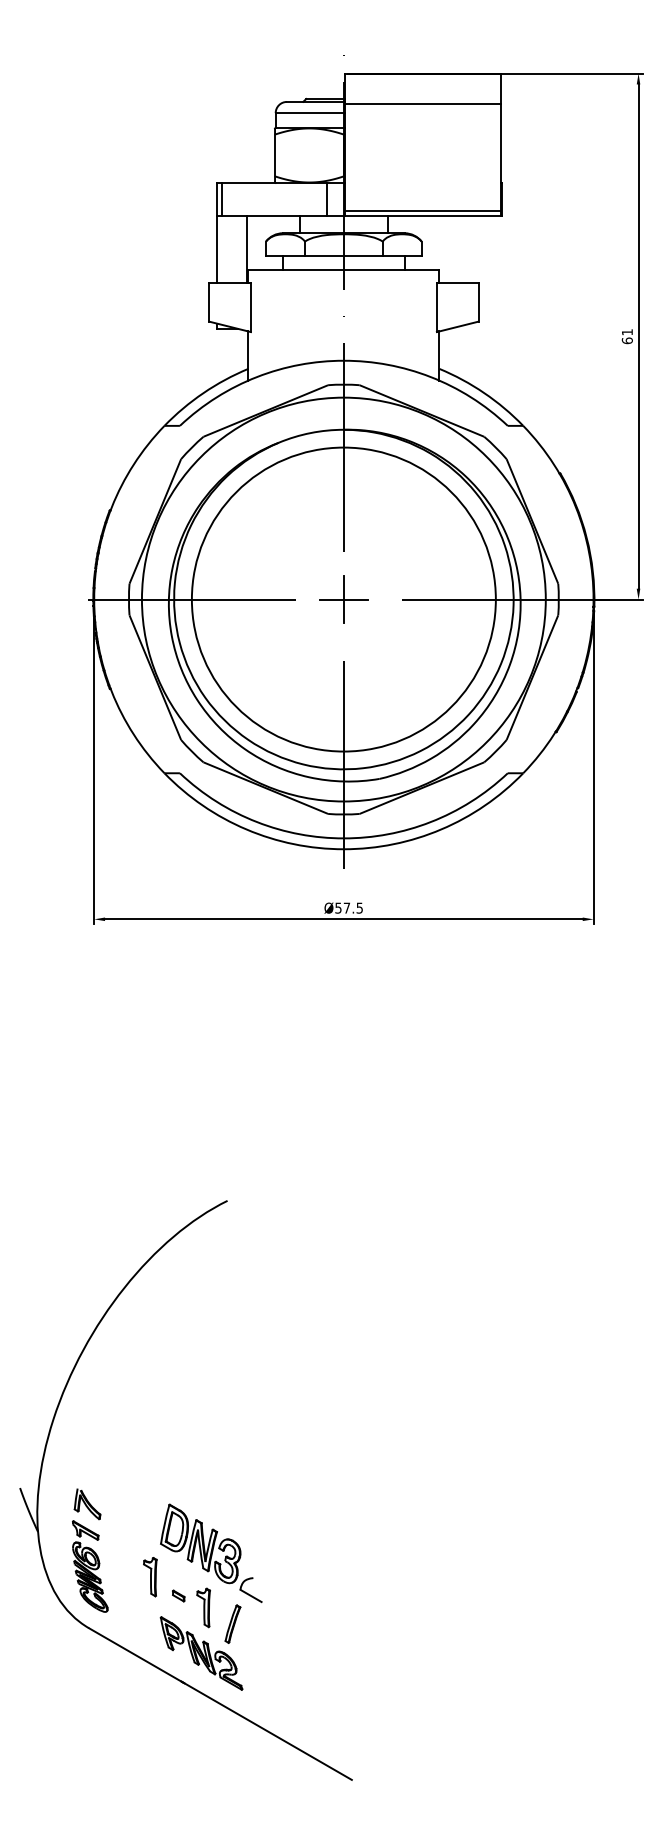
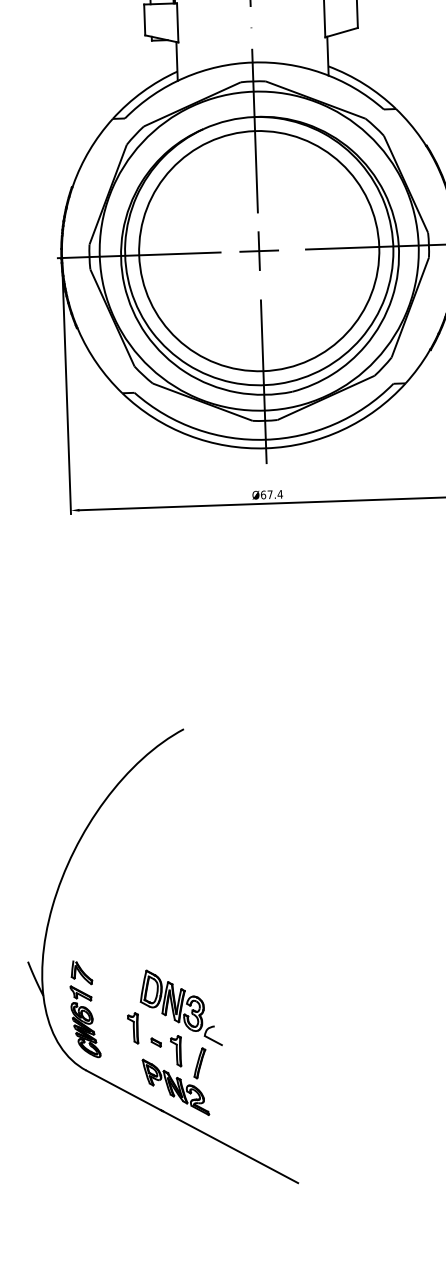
text: (349, 907) -> (272, 494), Ø57.5 -> Ø67.4

